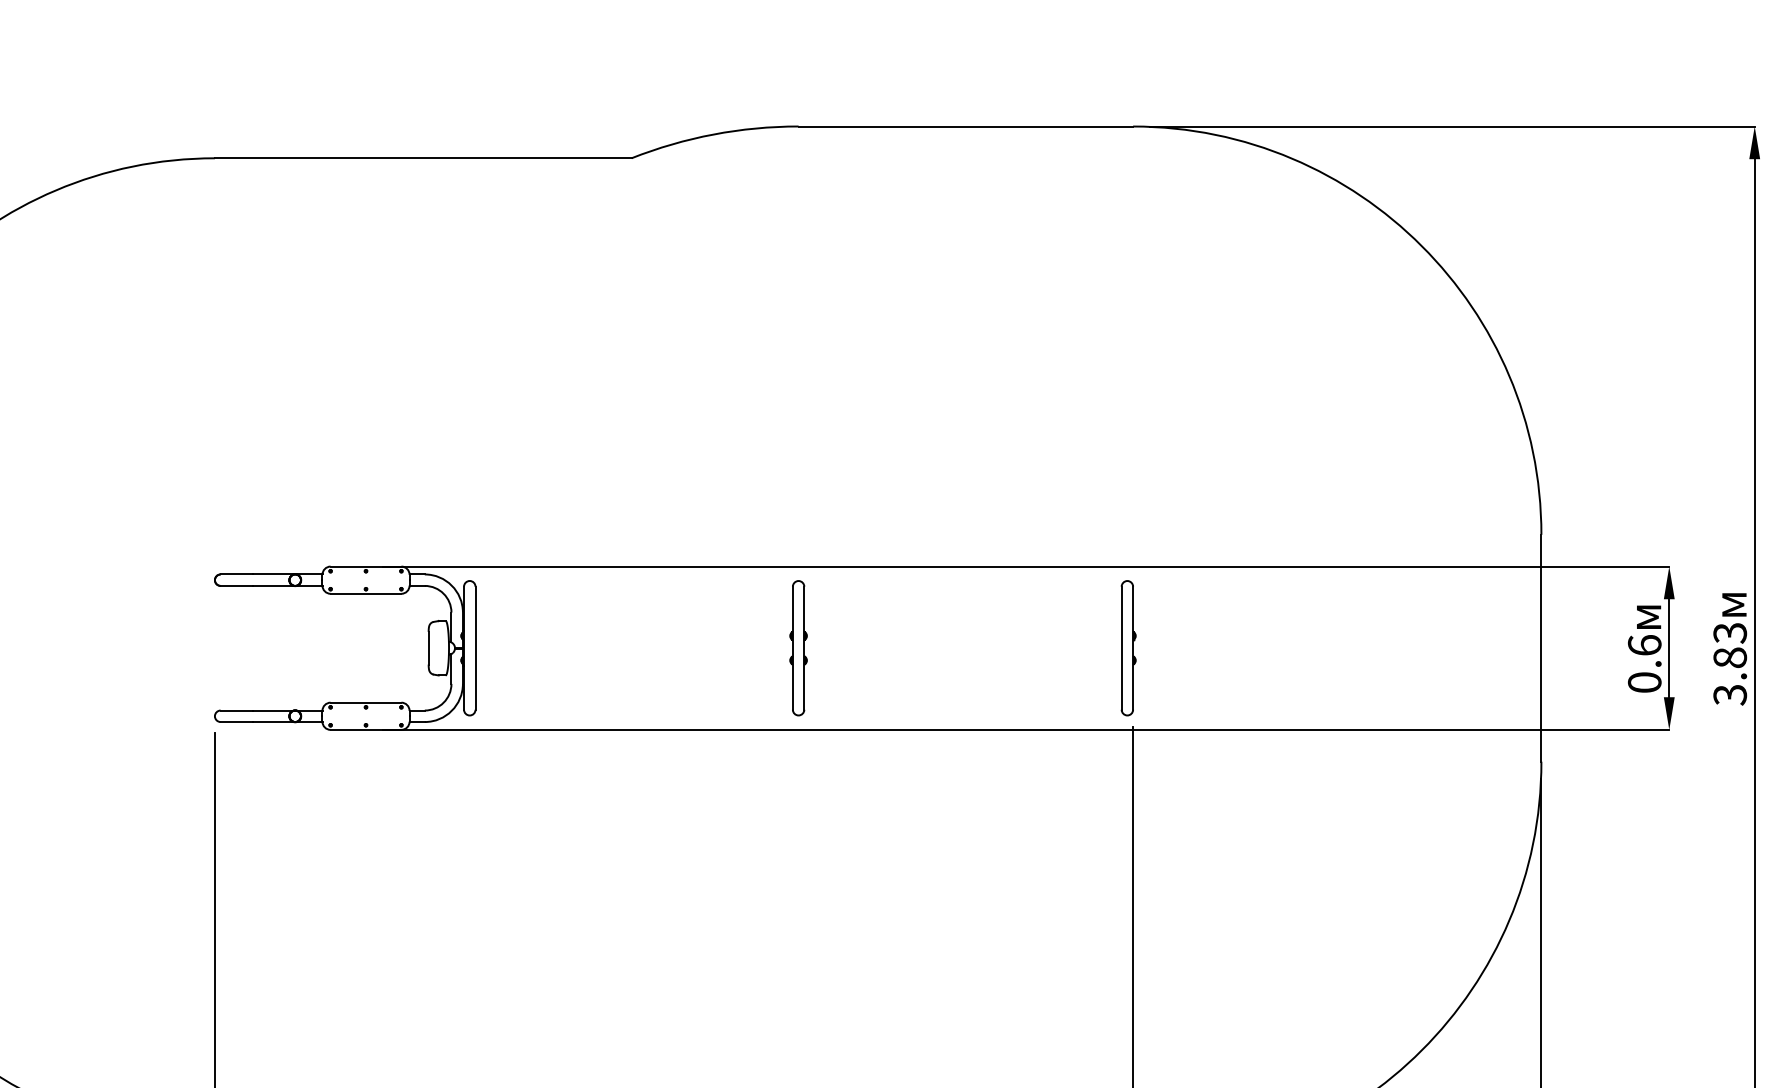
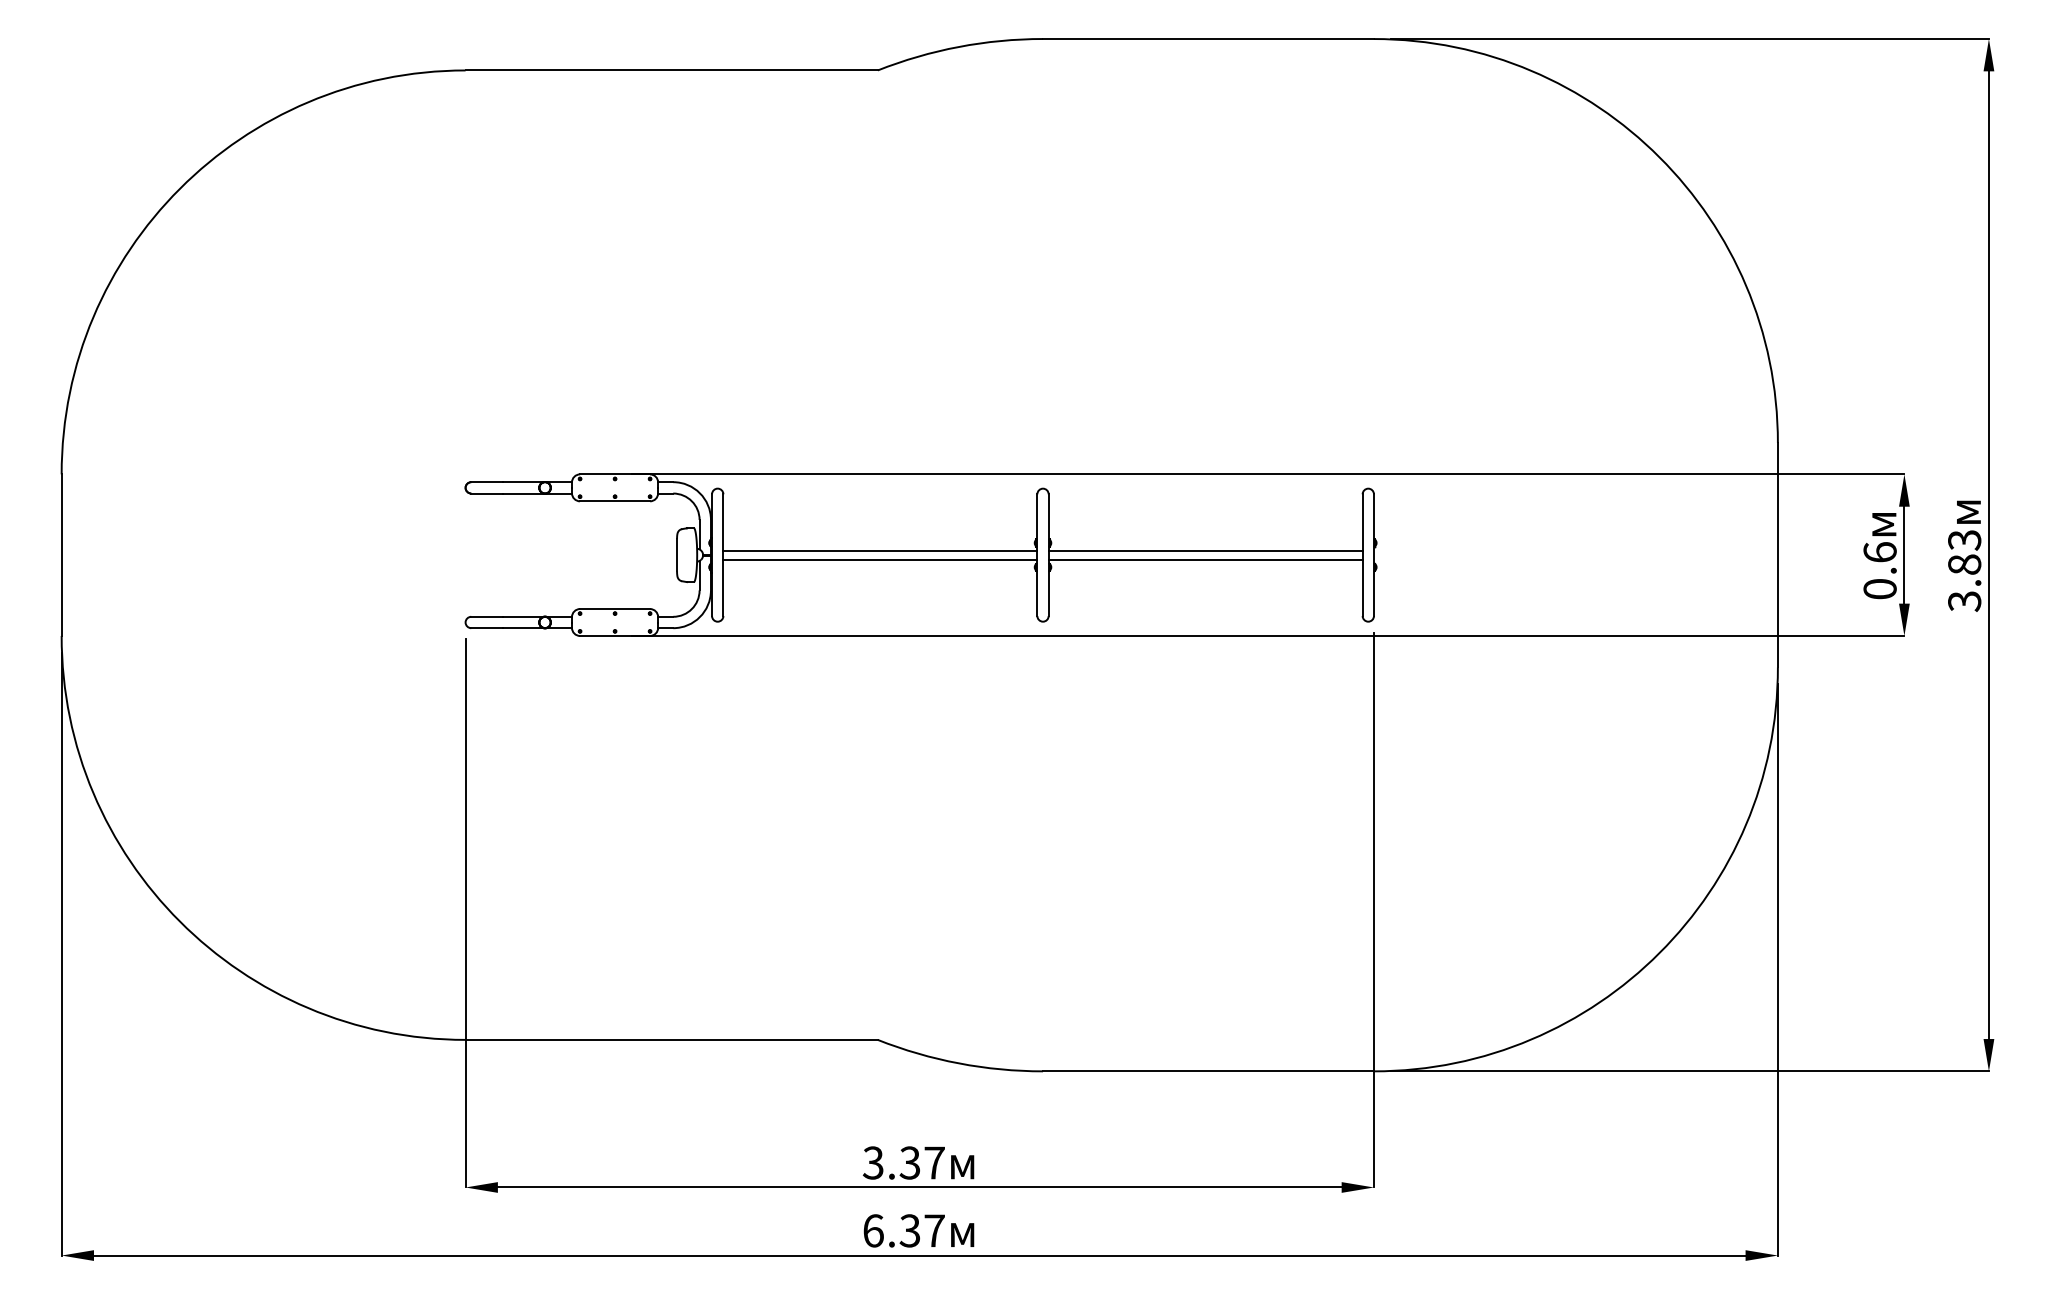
line: (634, 643) -> (880, 550), added
line: (962, 643) -> (1205, 550), added
line: (634, 652) -> (880, 559), added
line: (962, 652) -> (1205, 559), added

